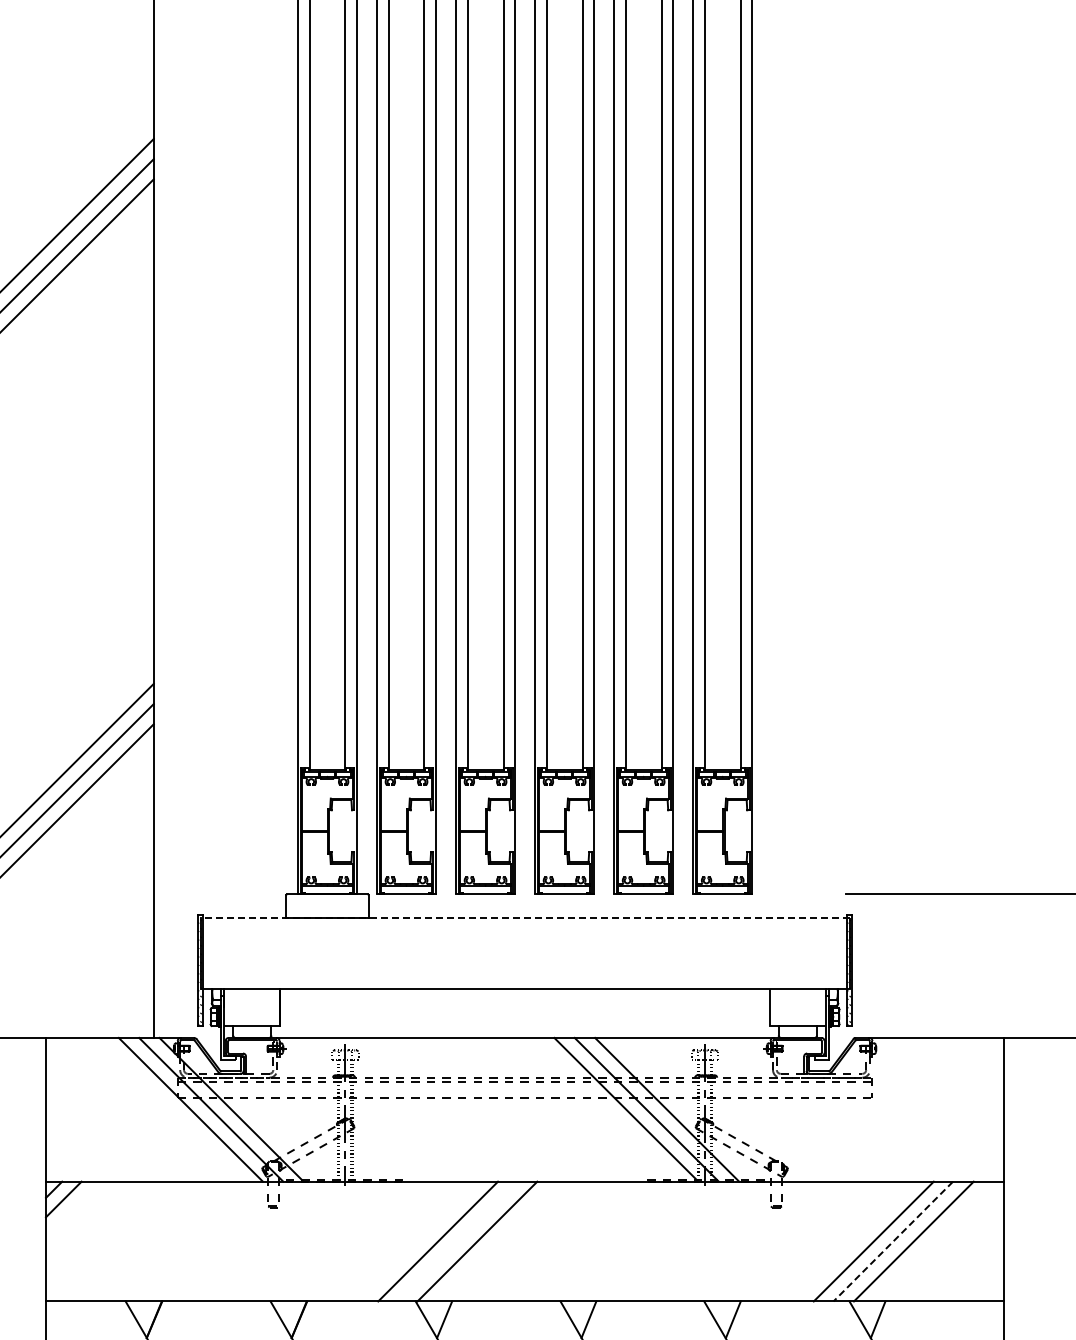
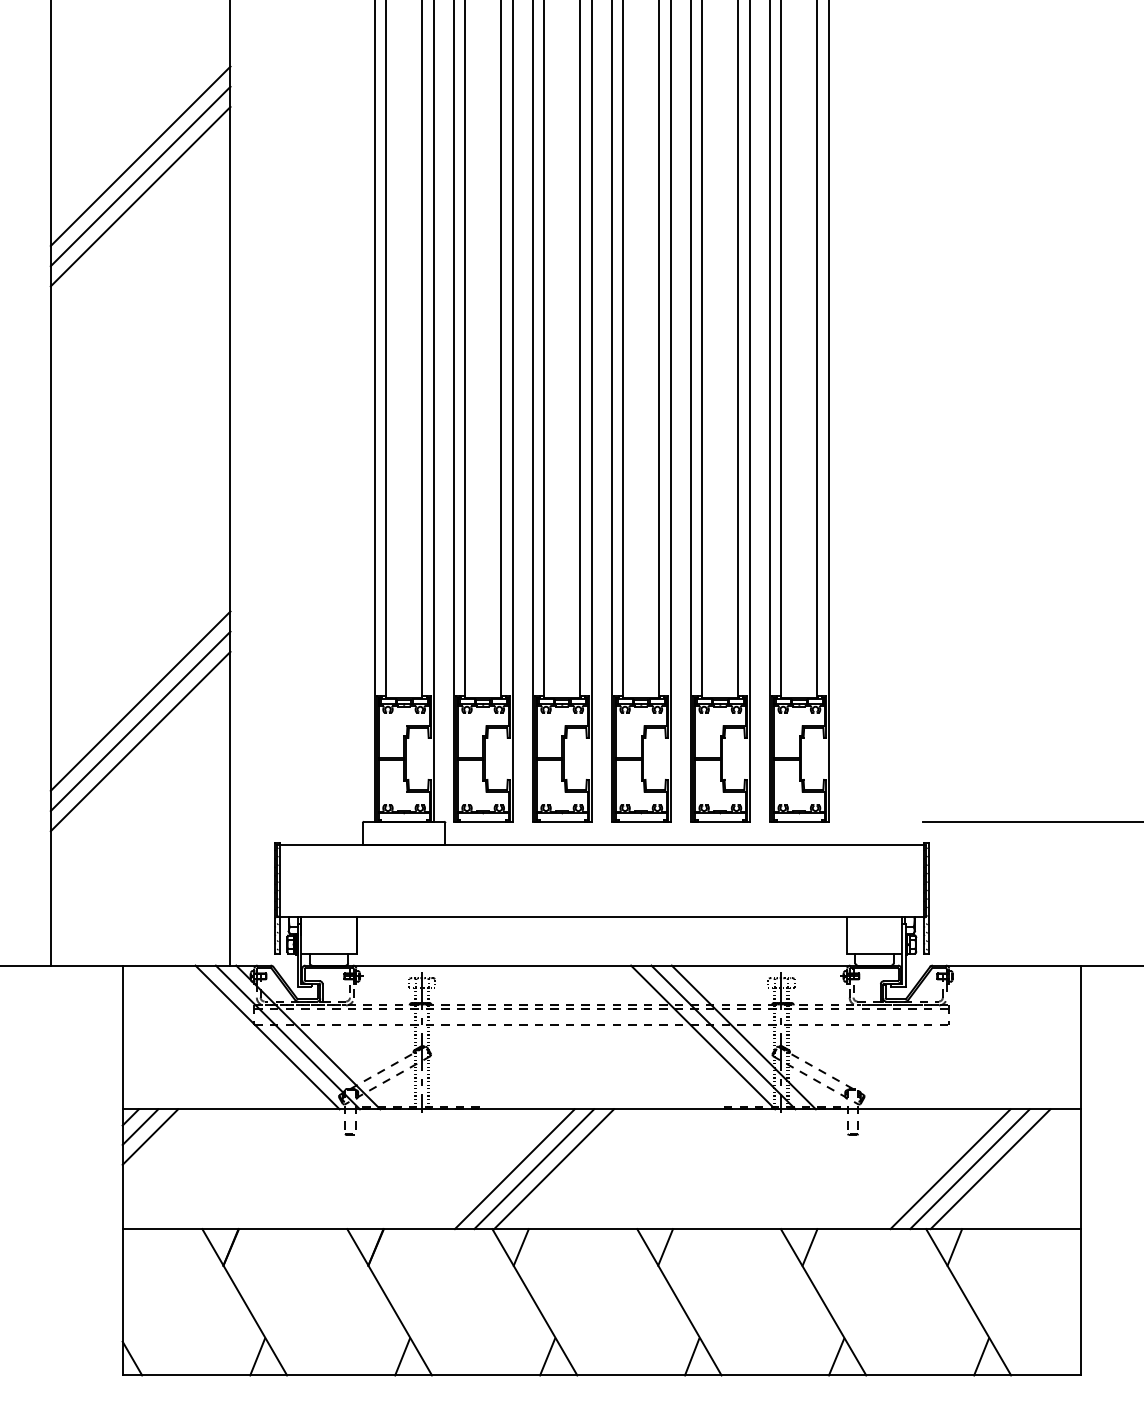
line: (524, 917) -> (601, 845), dashed -> solid
line: (73, 1208) -> (150, 1136), added
line: (457, 1241) -> (534, 1169), added
line: (892, 1241) -> (969, 1169), dashed -> solid

